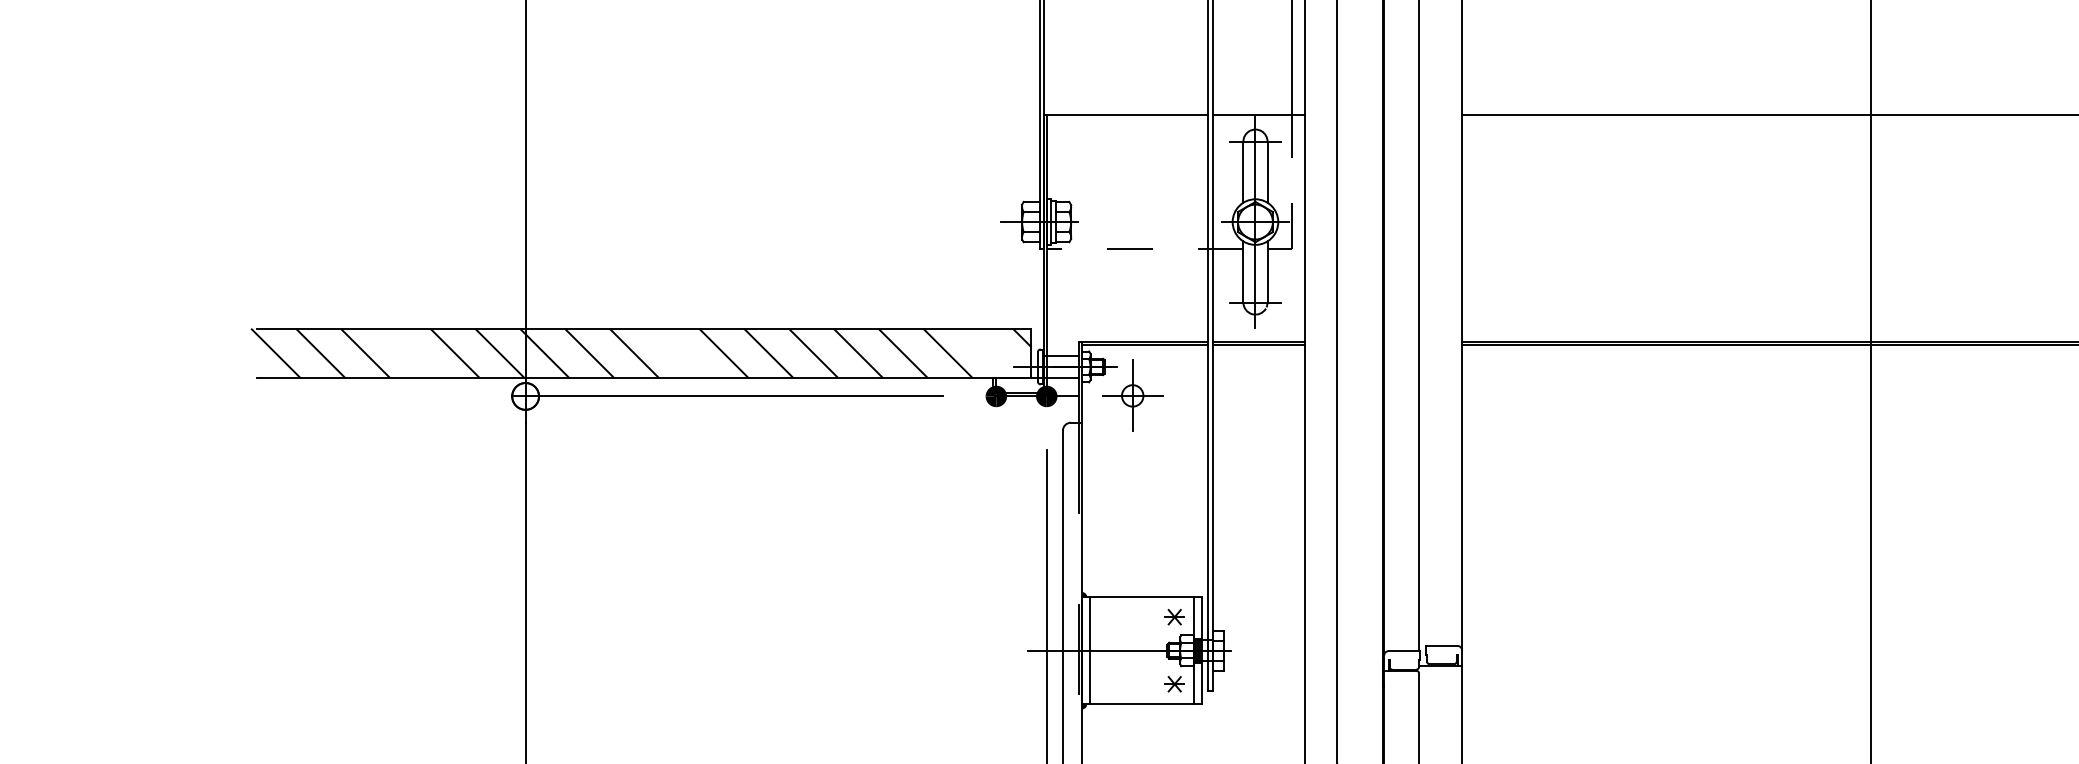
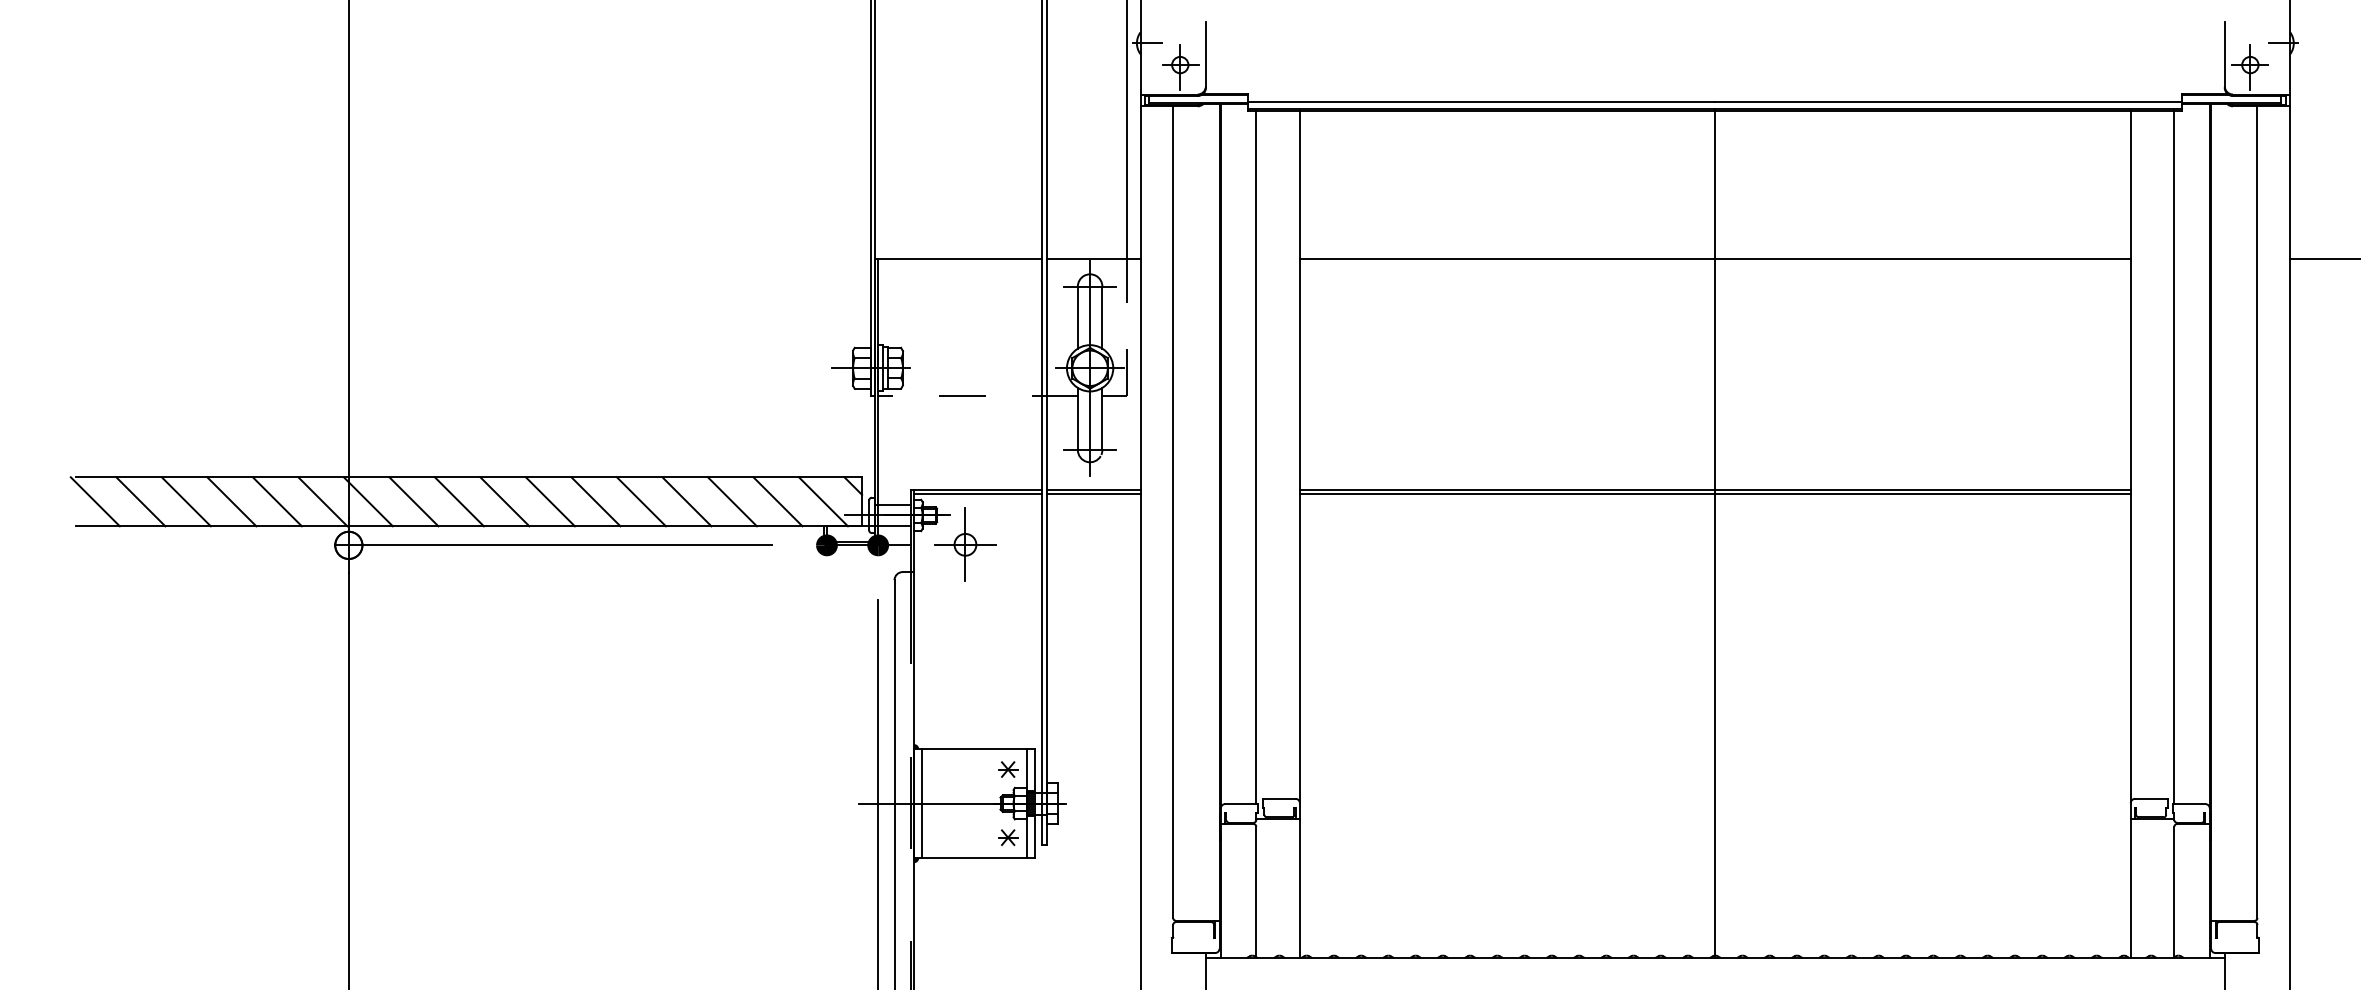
line: (410, 353) -> (231, 501), added
line: (678, 353) -> (504, 501), added
line: (991, 353) -> (822, 501), added

